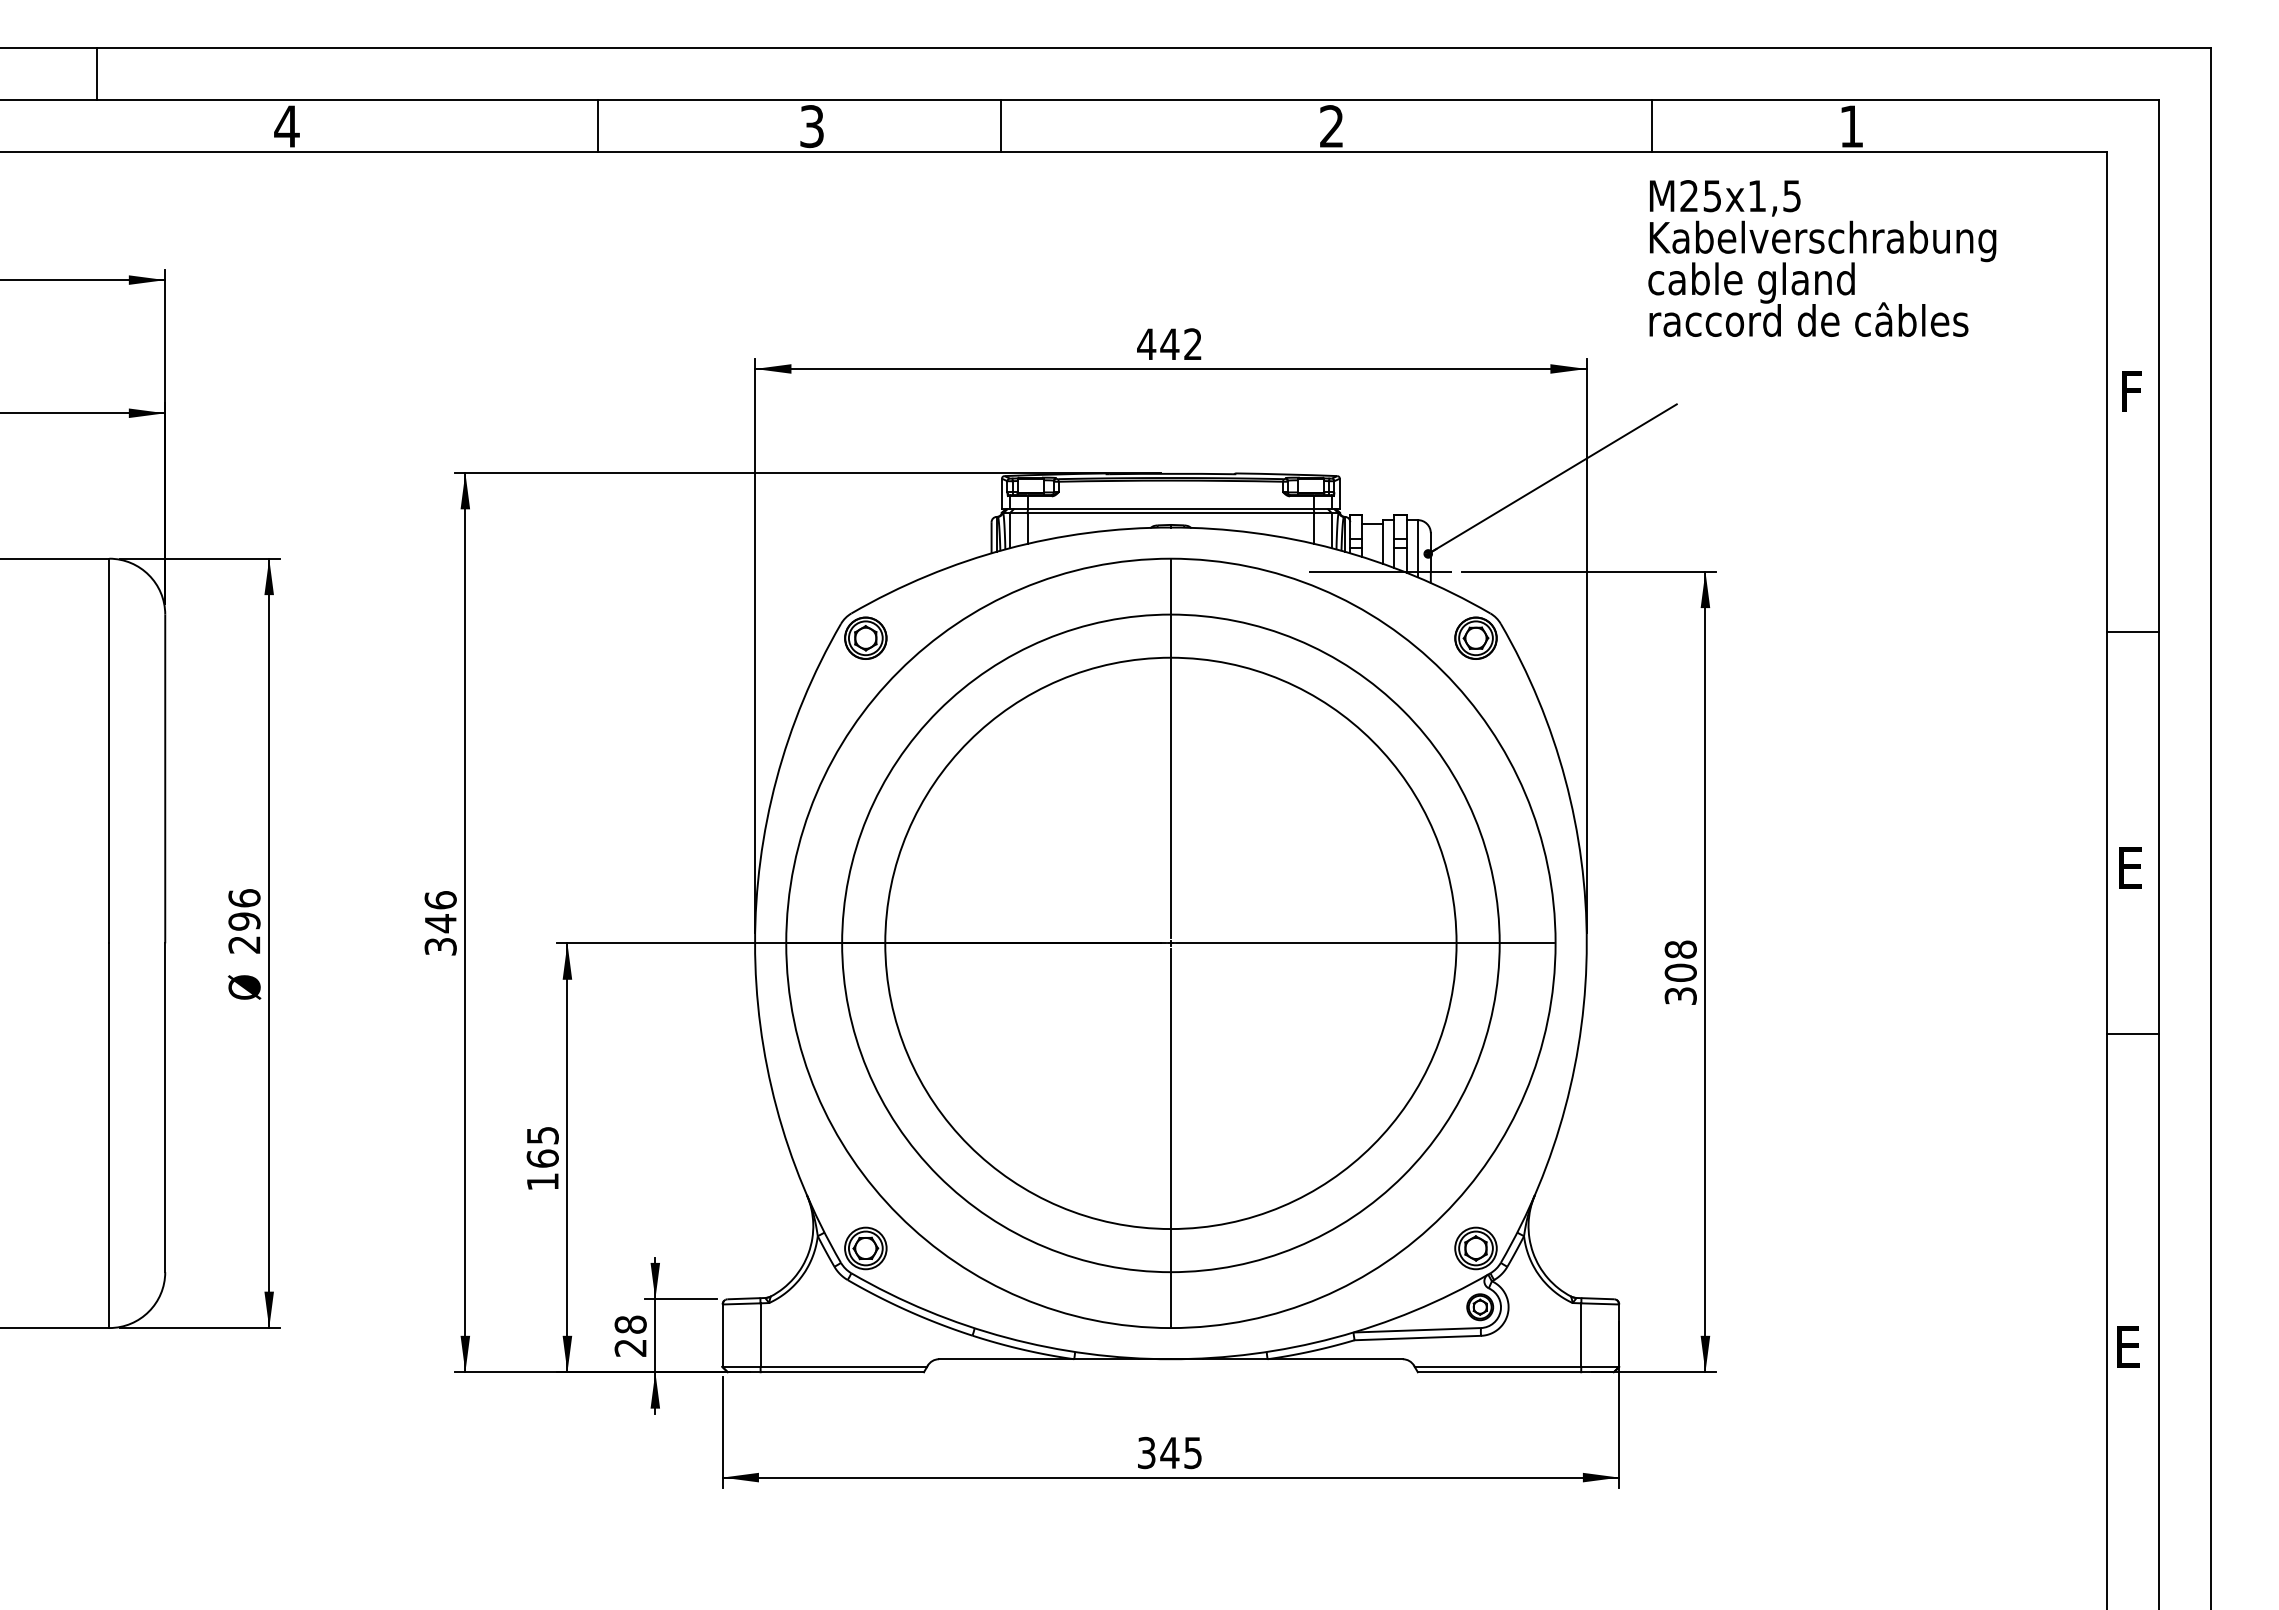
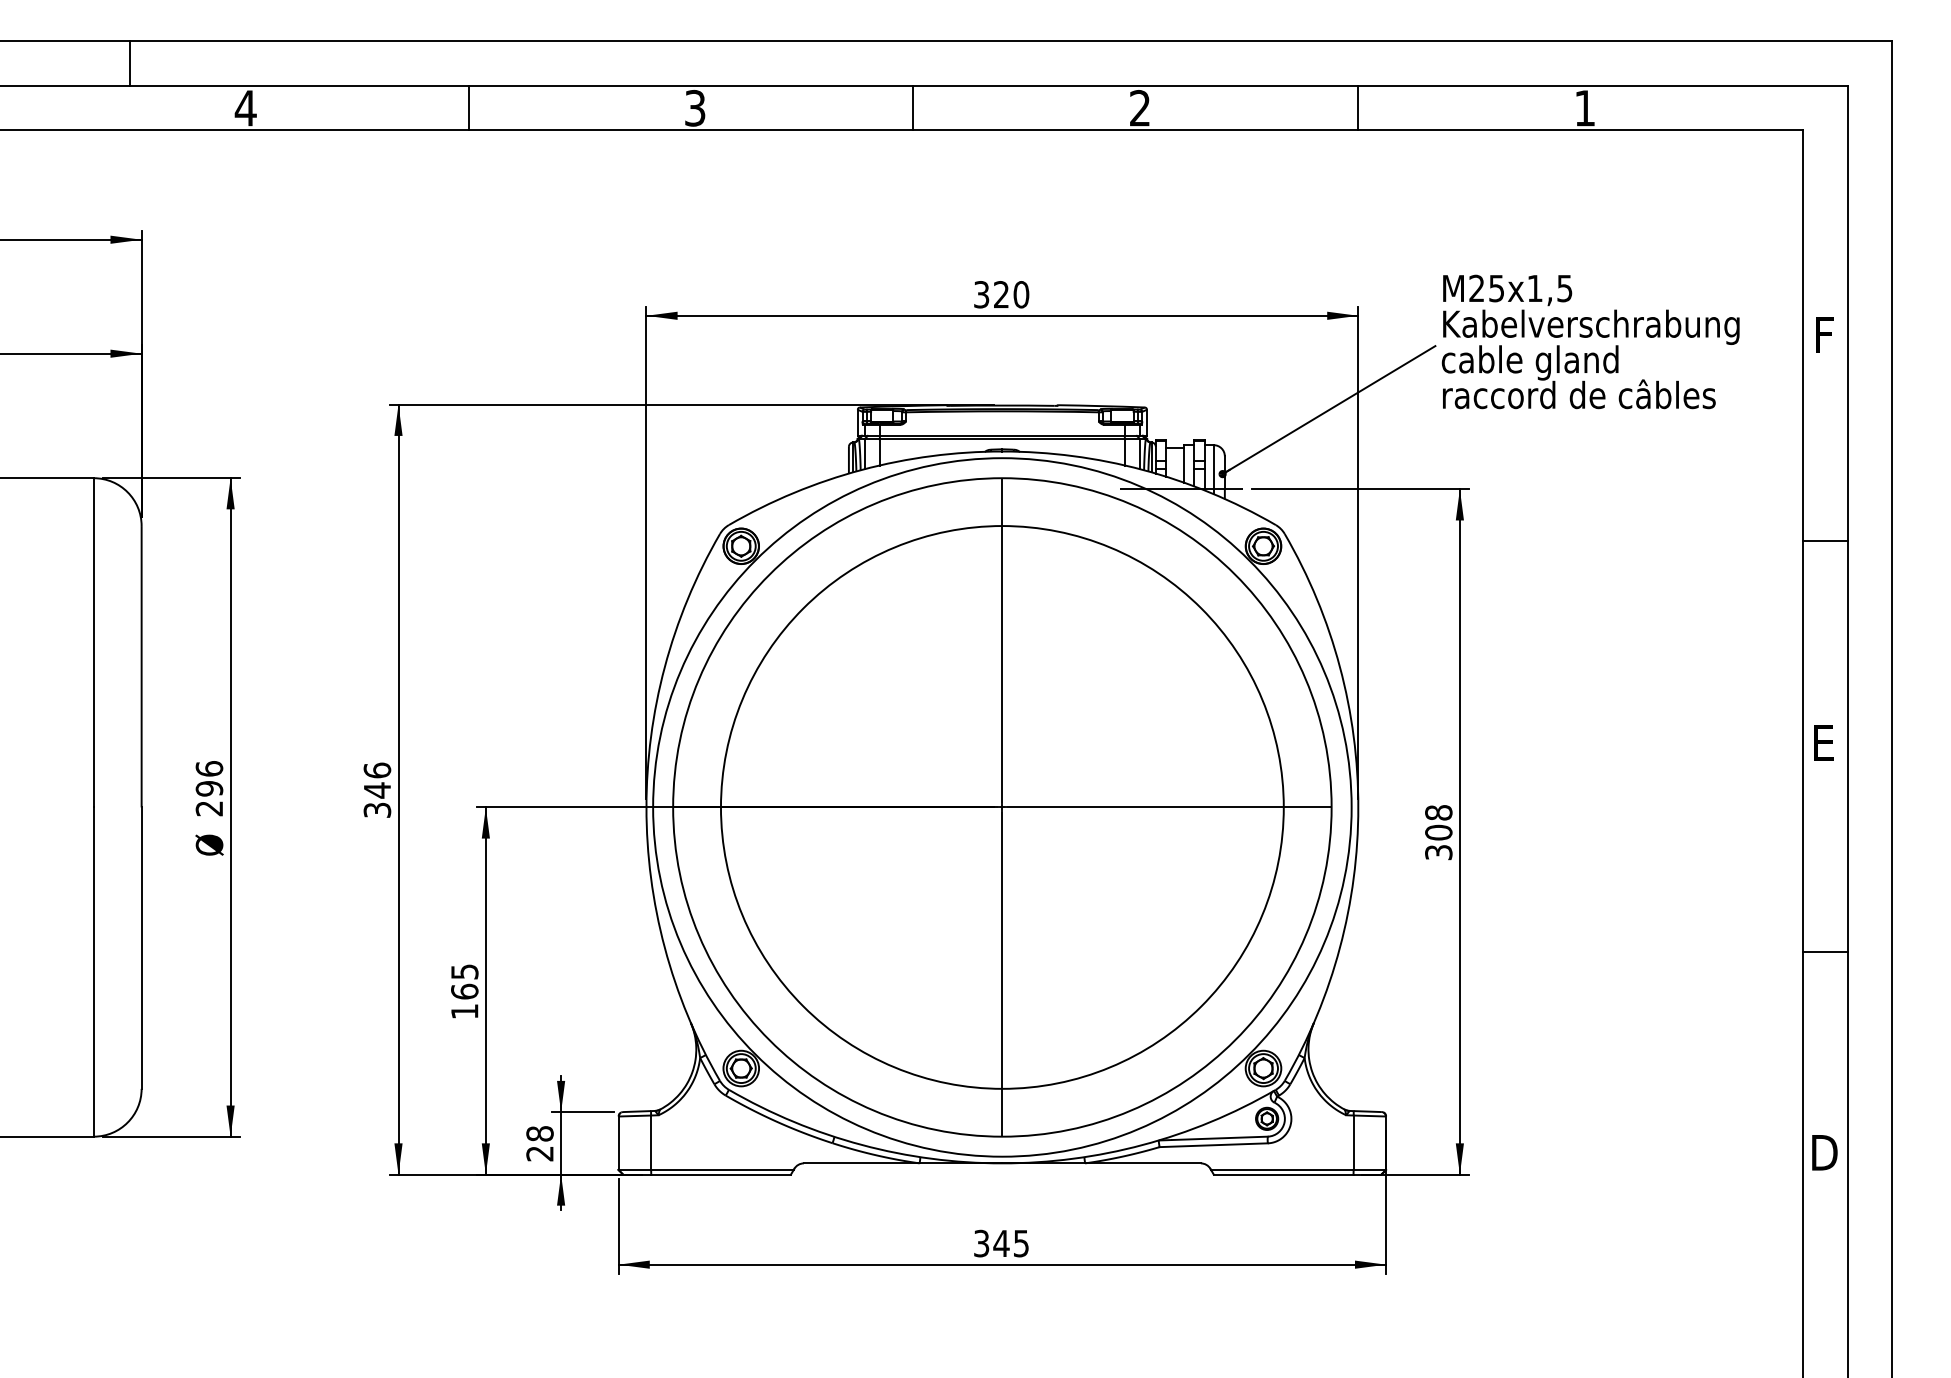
line: (97, 74) -> (130, 63), moved
line: (598, 126) -> (468, 108), moved
line: (1001, 126) -> (913, 108), moved
line: (1651, 126) -> (1358, 108), moved
text: (1822, 258) -> (1590, 341), moved
text: (1169, 344) -> (1001, 294), 442 -> 320
circle: (1170, 943) -> (1002, 807), size x1.43
line: (2132, 1034) -> (1825, 952), moved
text: (2131, 1346) -> (1824, 1152), E -> D

